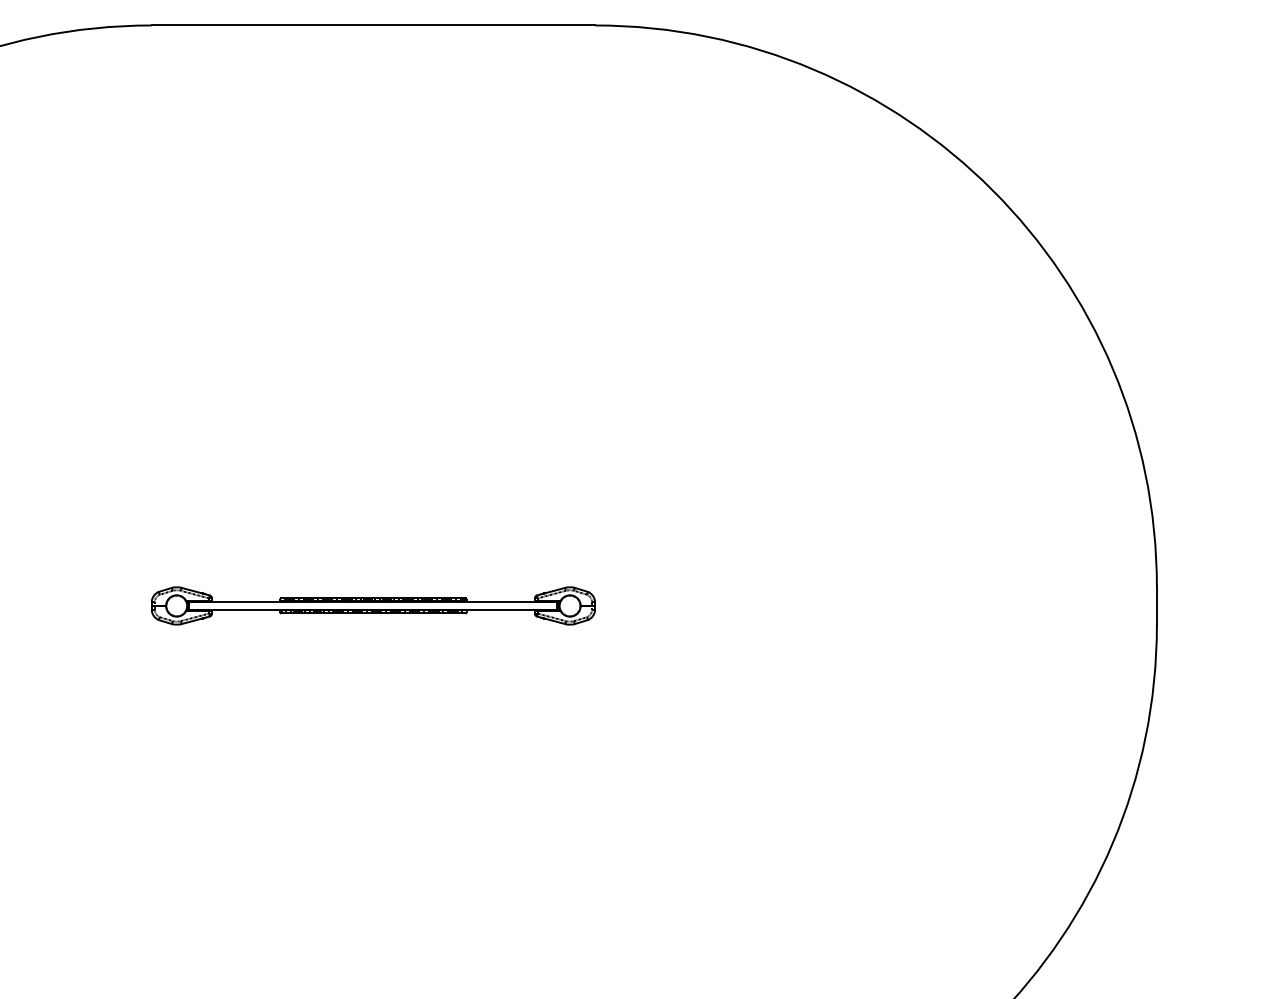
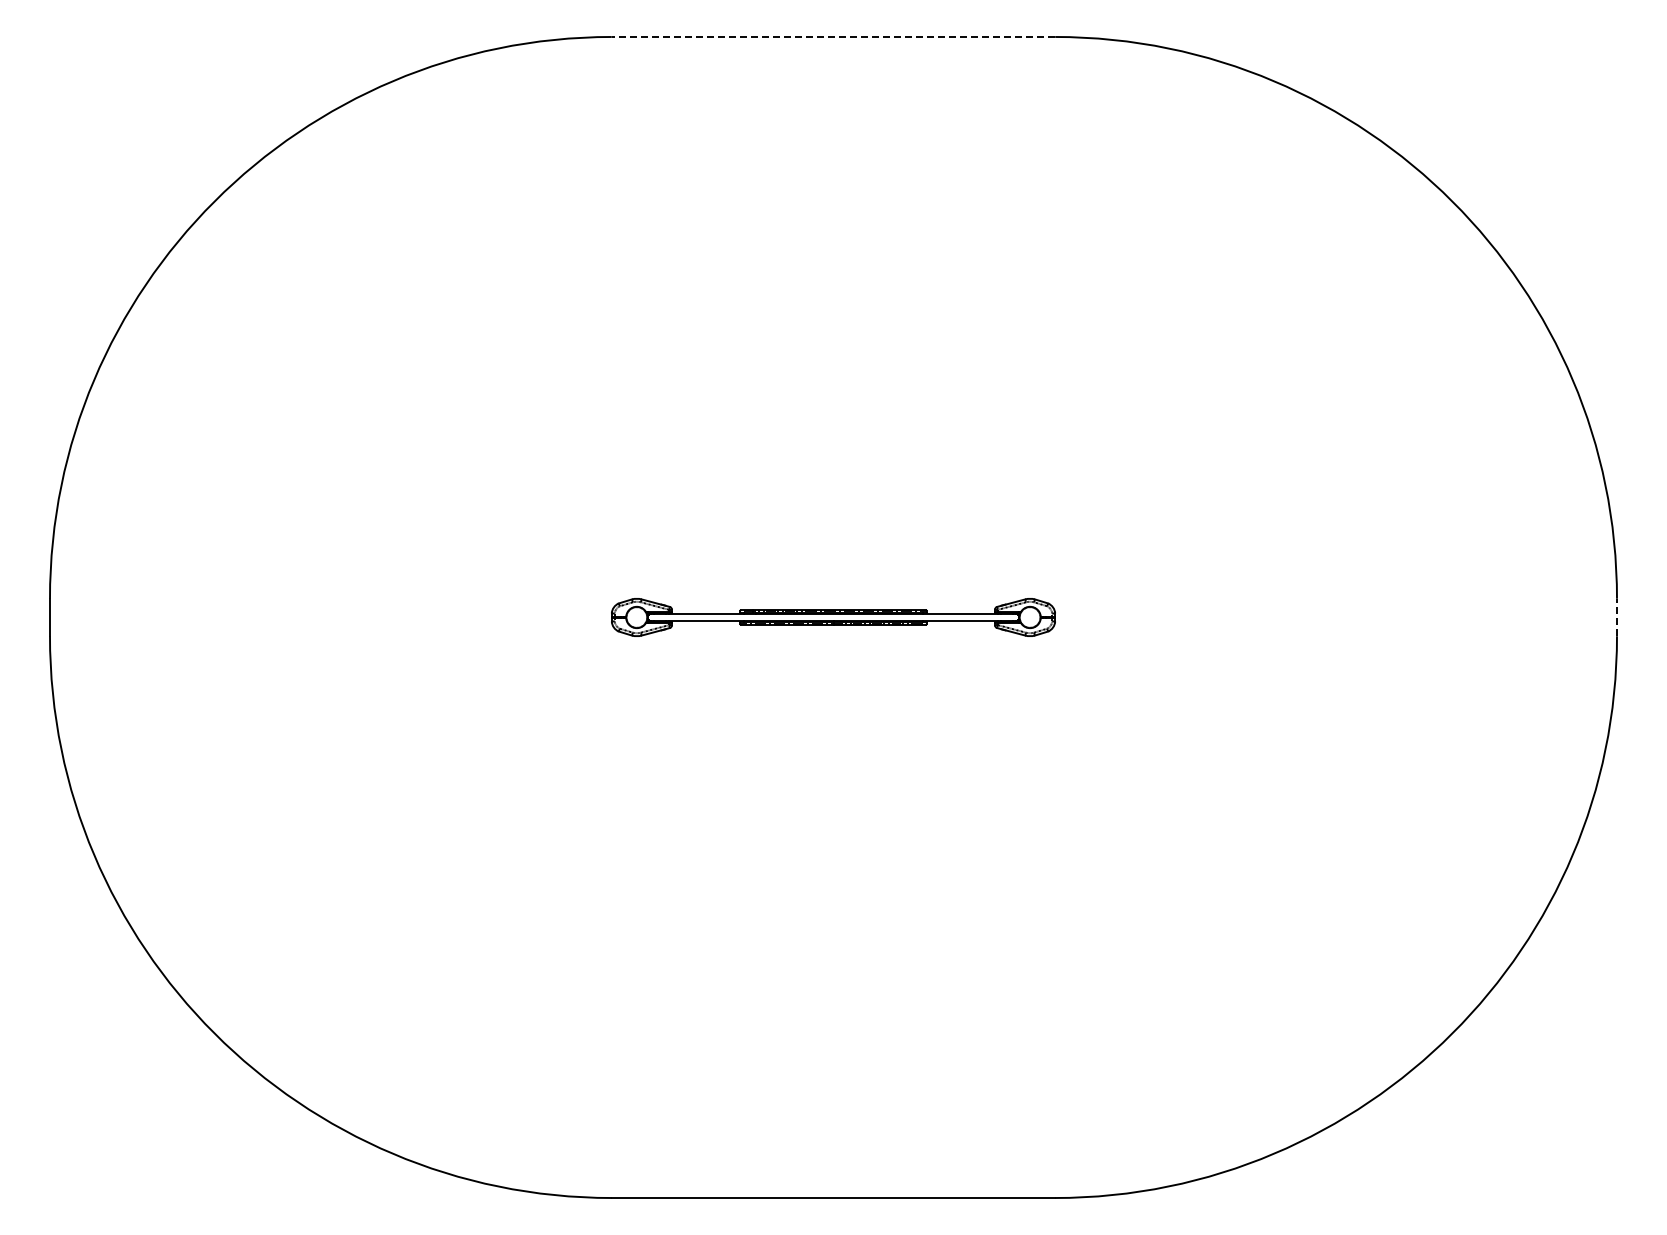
line: (373, 24) -> (833, 36), solid -> dashed
line: (1156, 605) -> (1616, 617), solid -> dashed

